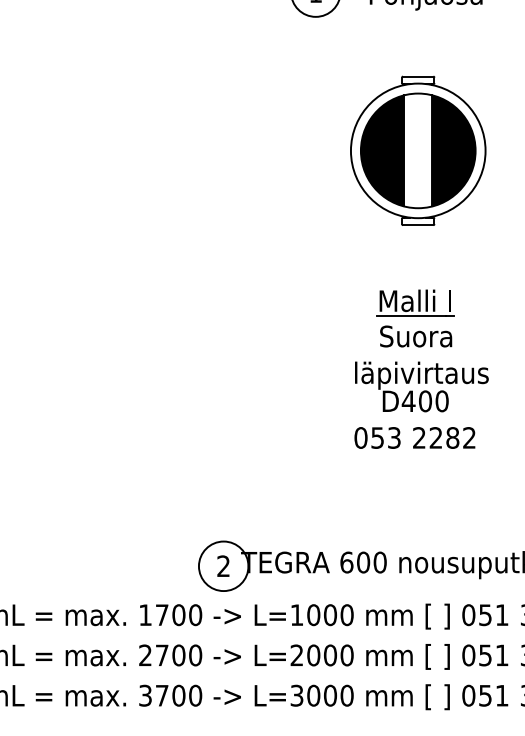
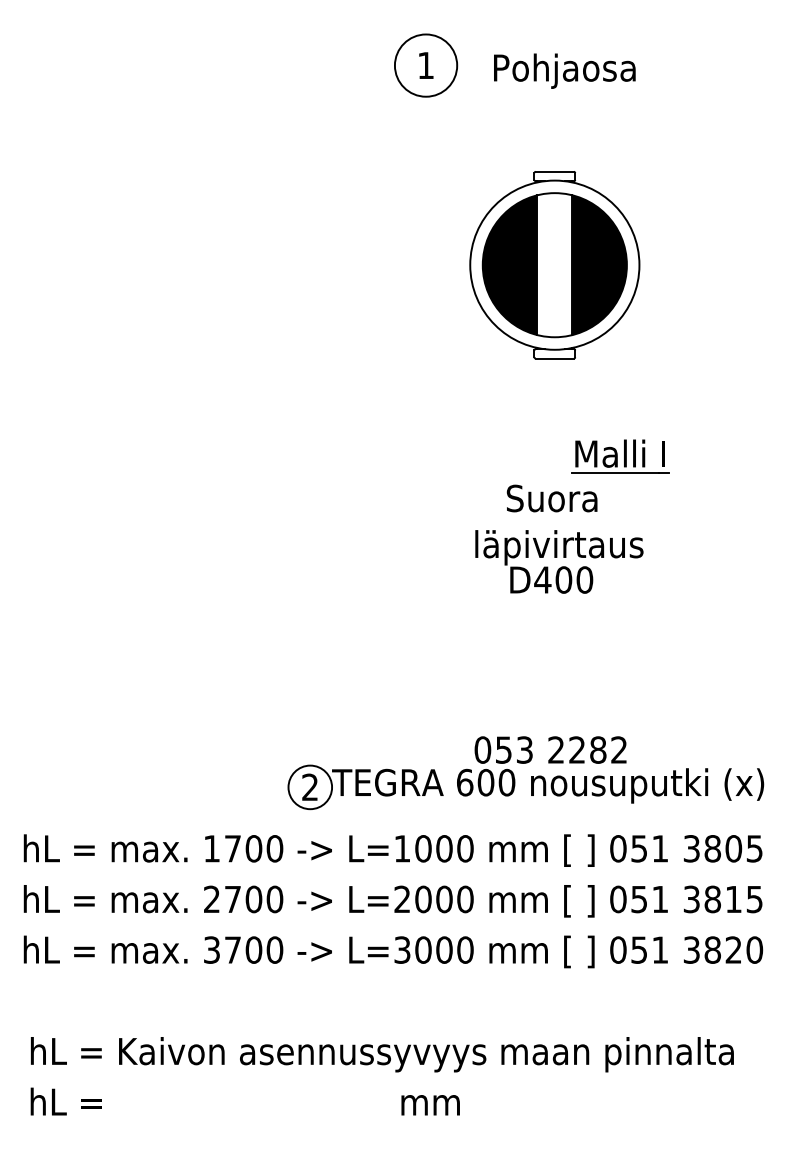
part: (415, 303) -> (620, 456), moved
text: (414, 437) -> (550, 749), moved
circle: (223, 566) -> (310, 787), size x0.7

